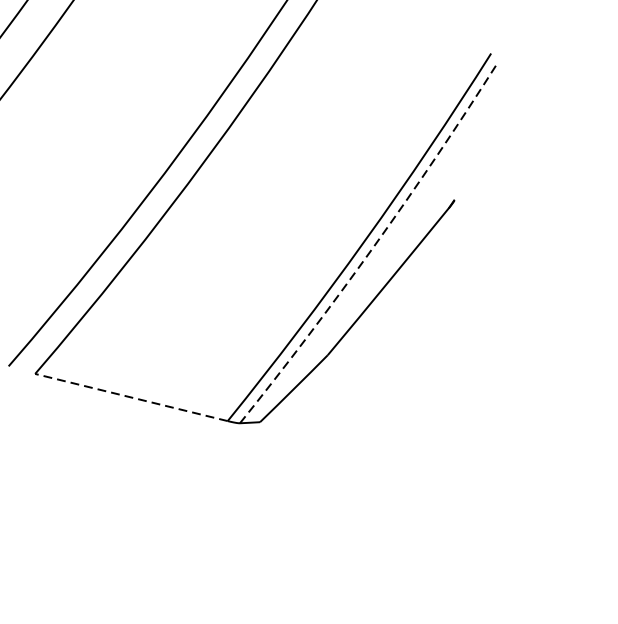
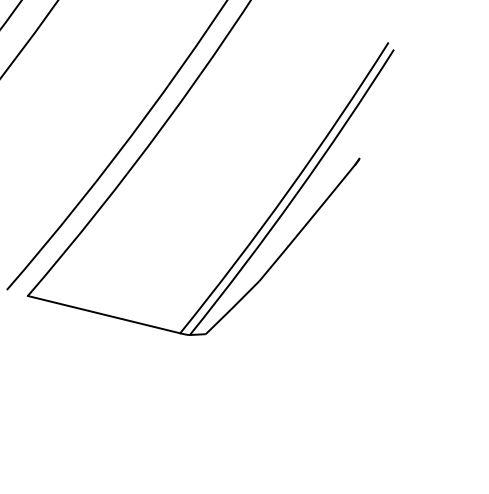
arc: (373, 246) -> (295, 195), dashed -> solid
line: (130, 397) -> (103, 314), dashed -> solid

